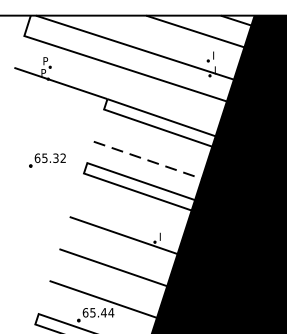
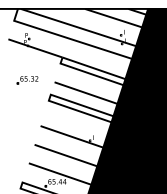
part: (47, 160) -> (27, 80), moved
line: (148, 160) -> (86, 93), dashed -> solid

